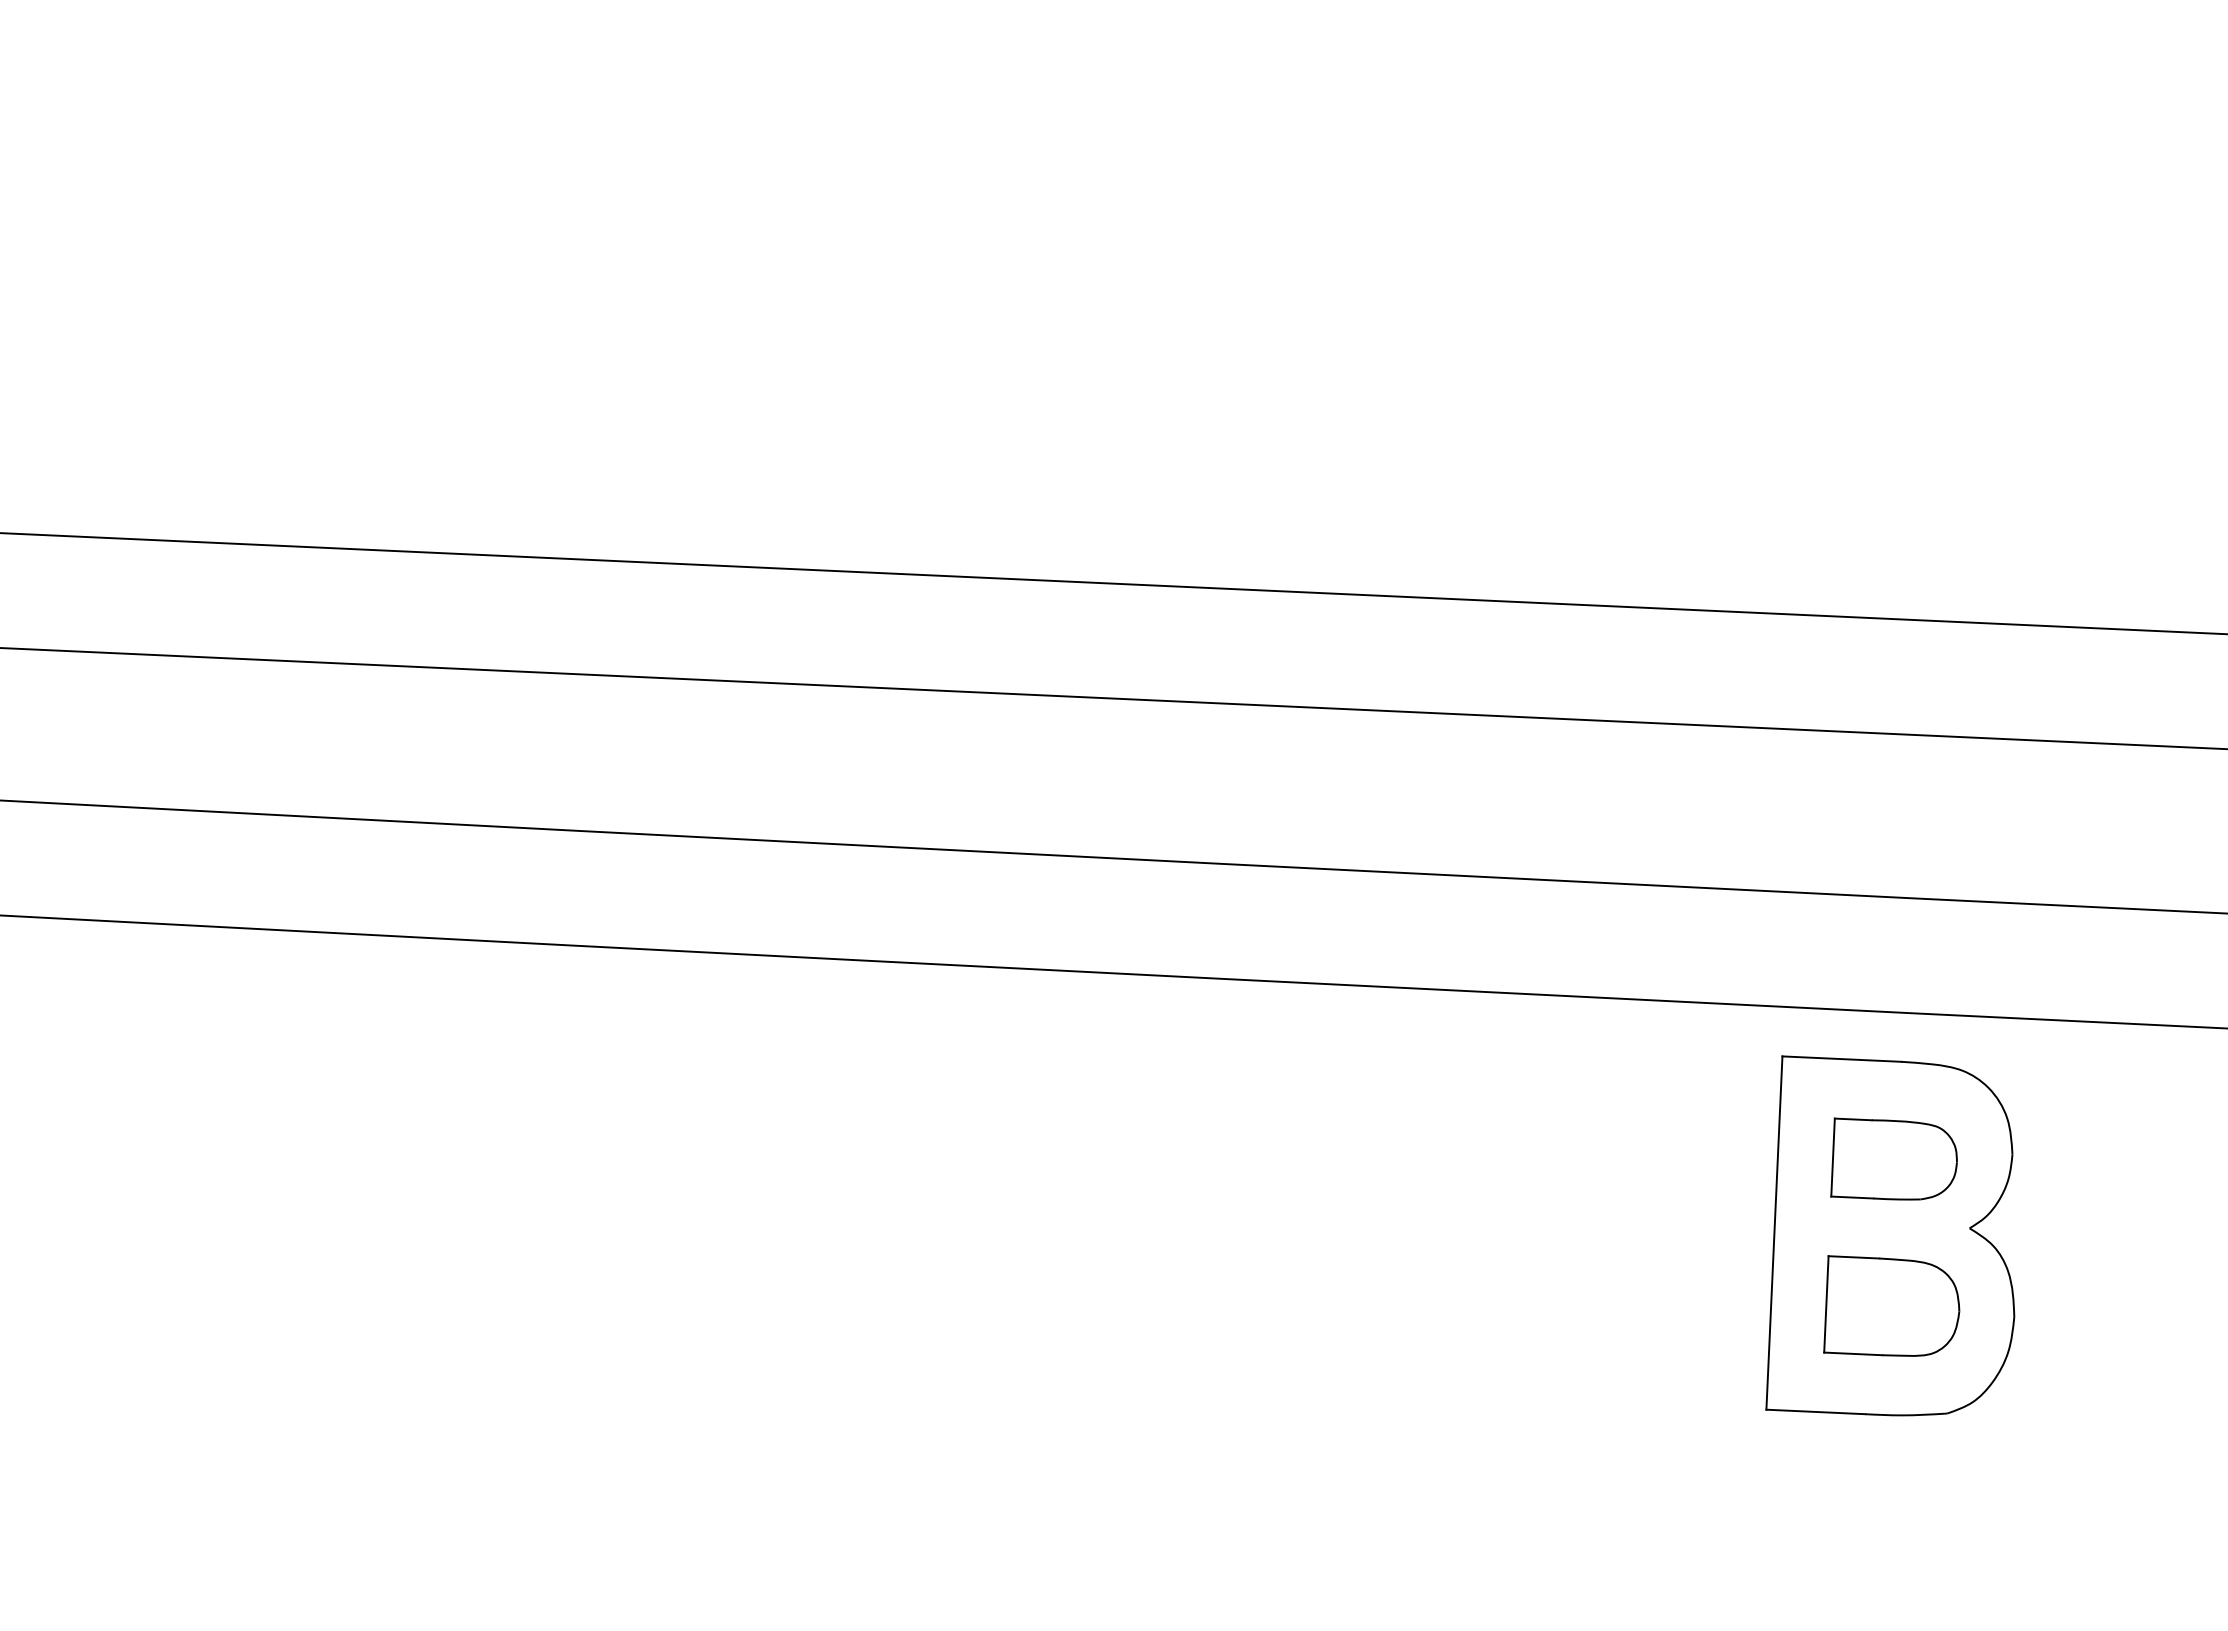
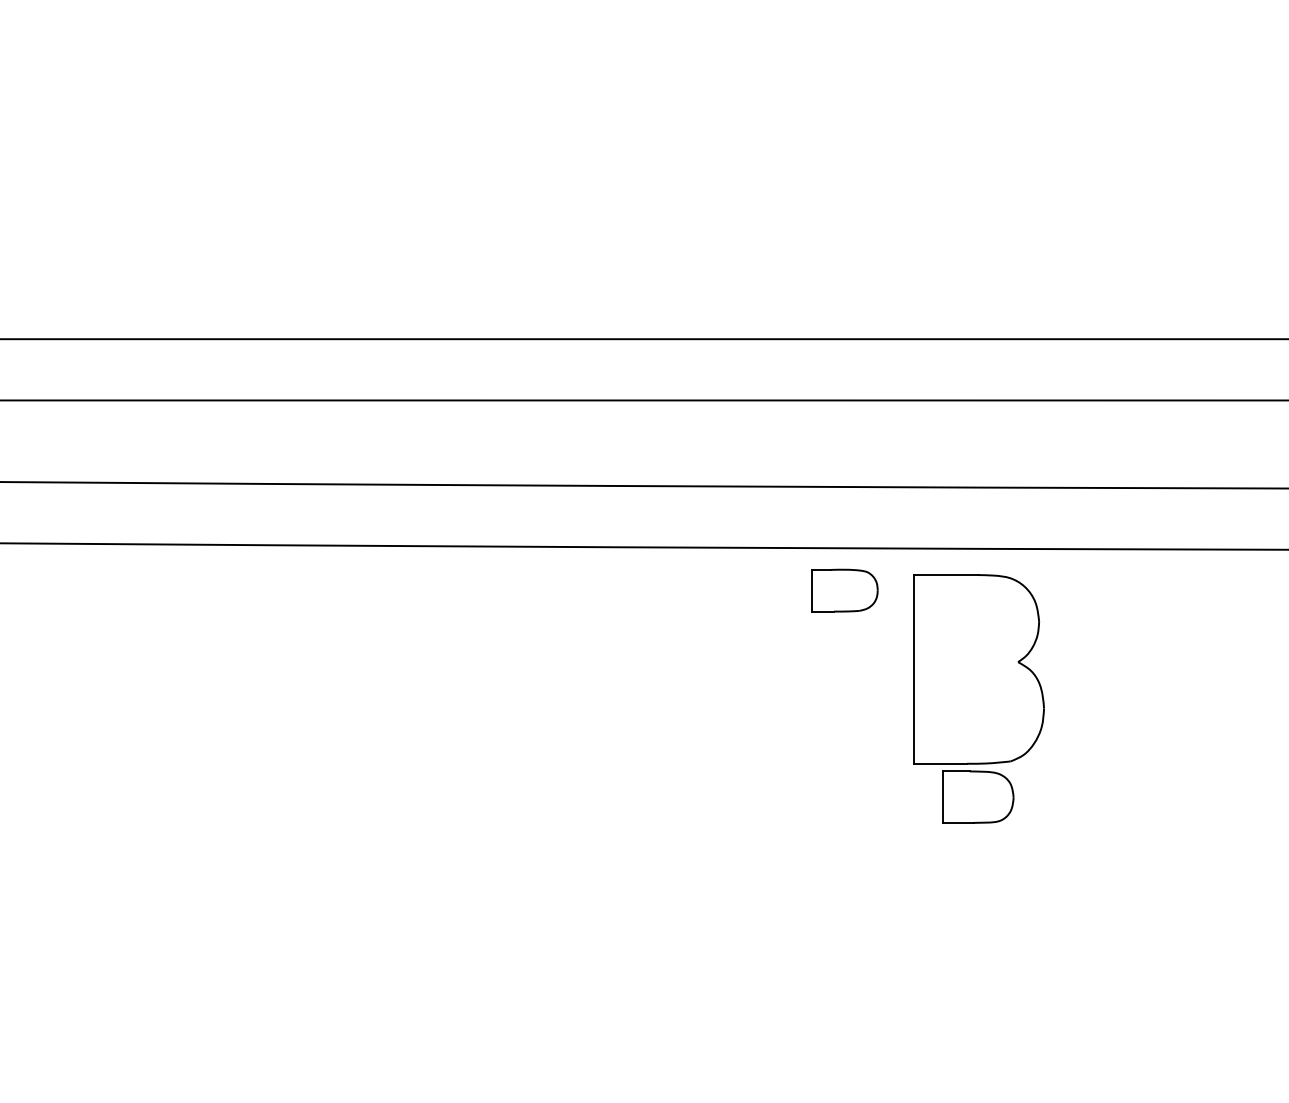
part: (1894, 1159) -> (844, 590), moved
part: (1893, 1306) -> (978, 796), moved

